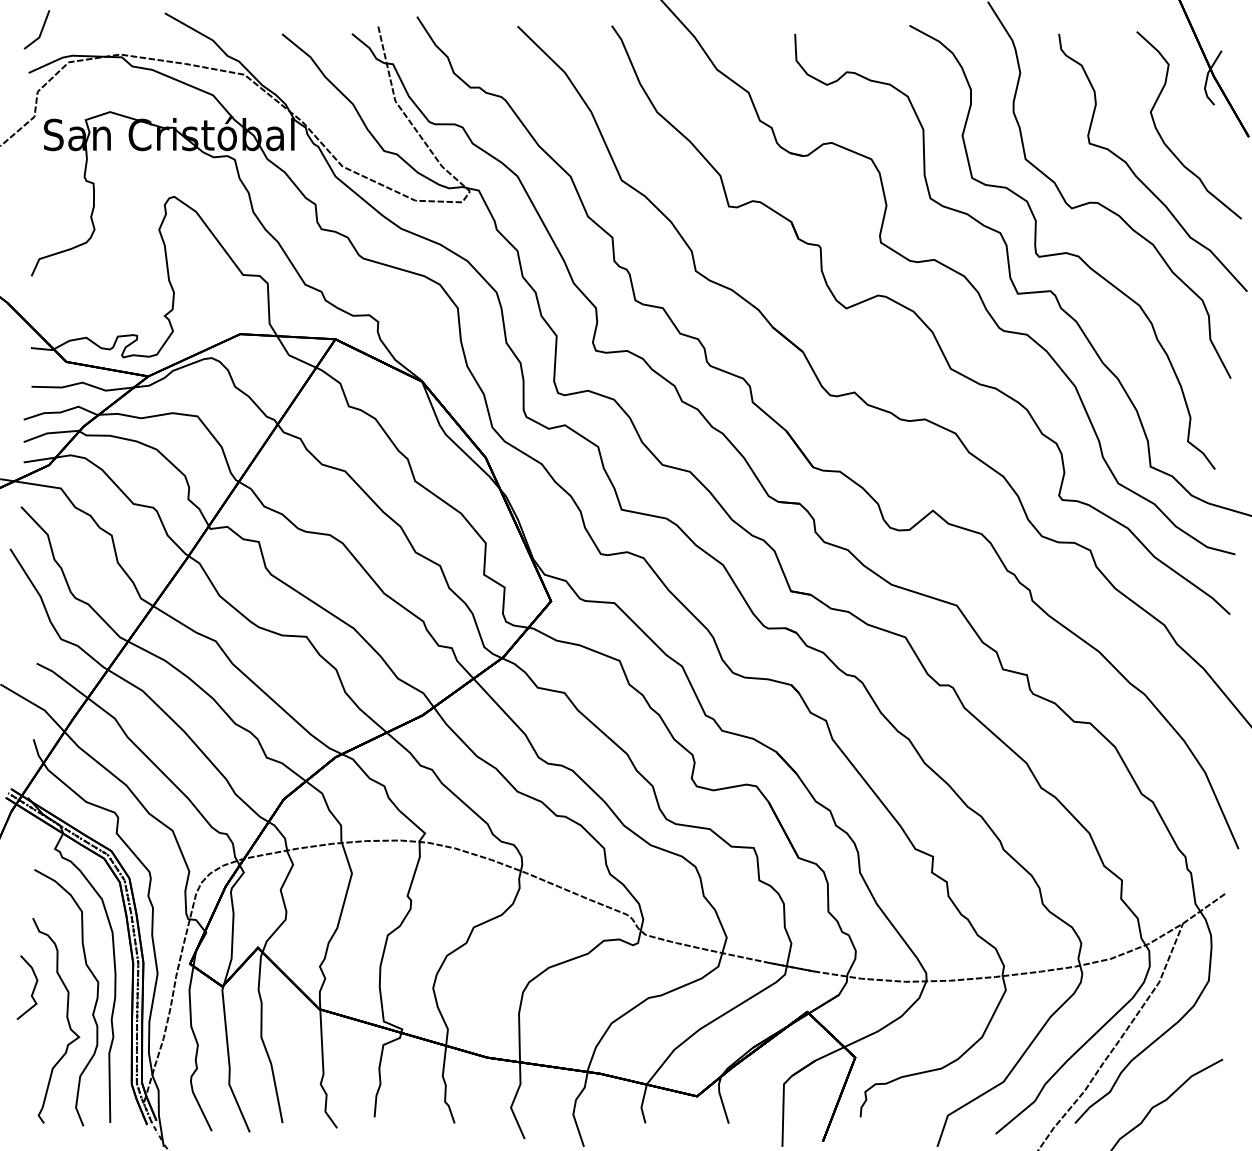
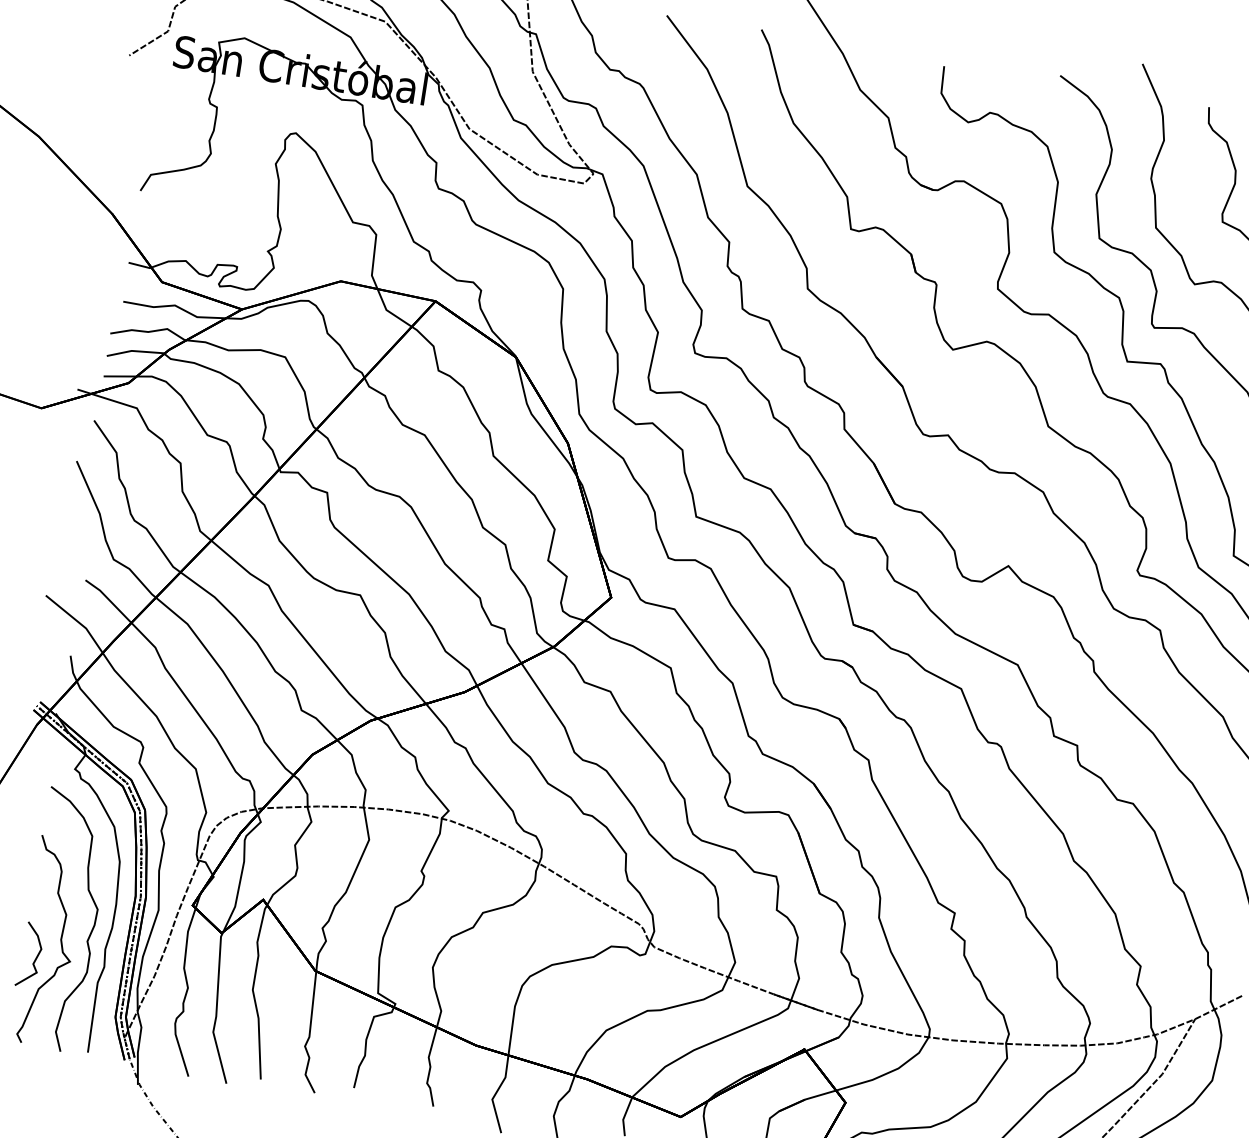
curve: (32, 990) -> (34, 958), moved

